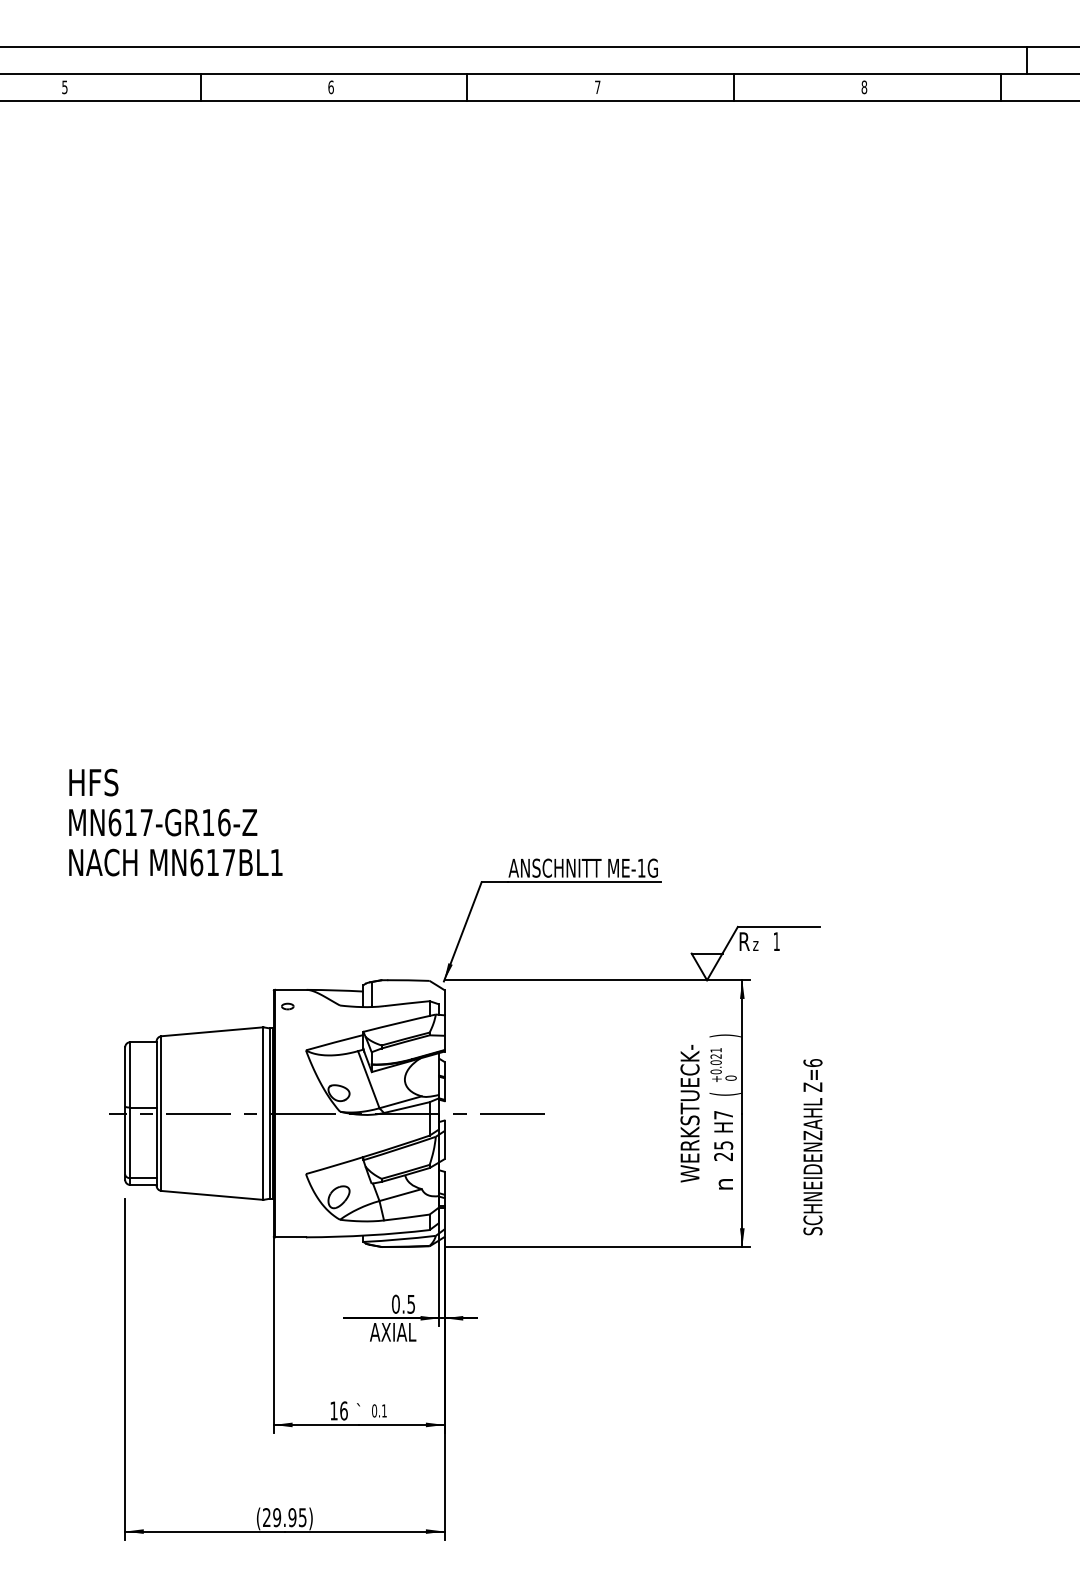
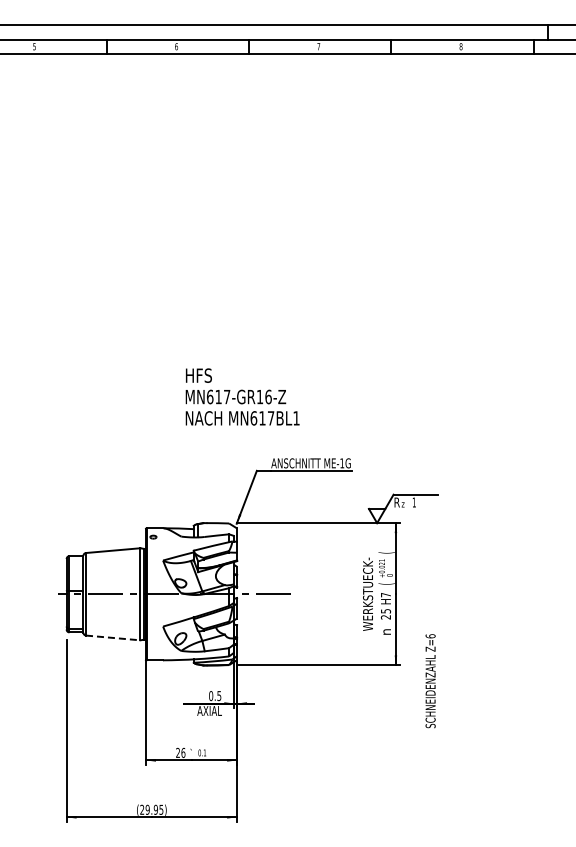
text: (175, 821) -> (242, 396), moved
text: (724, 1035) -> (386, 552), ) -> (
text: (812, 1147) -> (430, 681), moved
line: (212, 1194) -> (113, 637), solid -> dashed
text: (332, 1410) -> (177, 752), 16 -> 26

